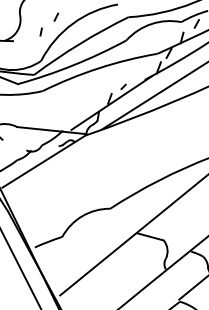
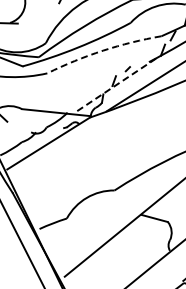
line: (40, 31) -> (45, 13), removed
arc: (98, 68) -> (102, 50), solid -> dashed
line: (111, 103) -> (115, 85), solid -> dashed

